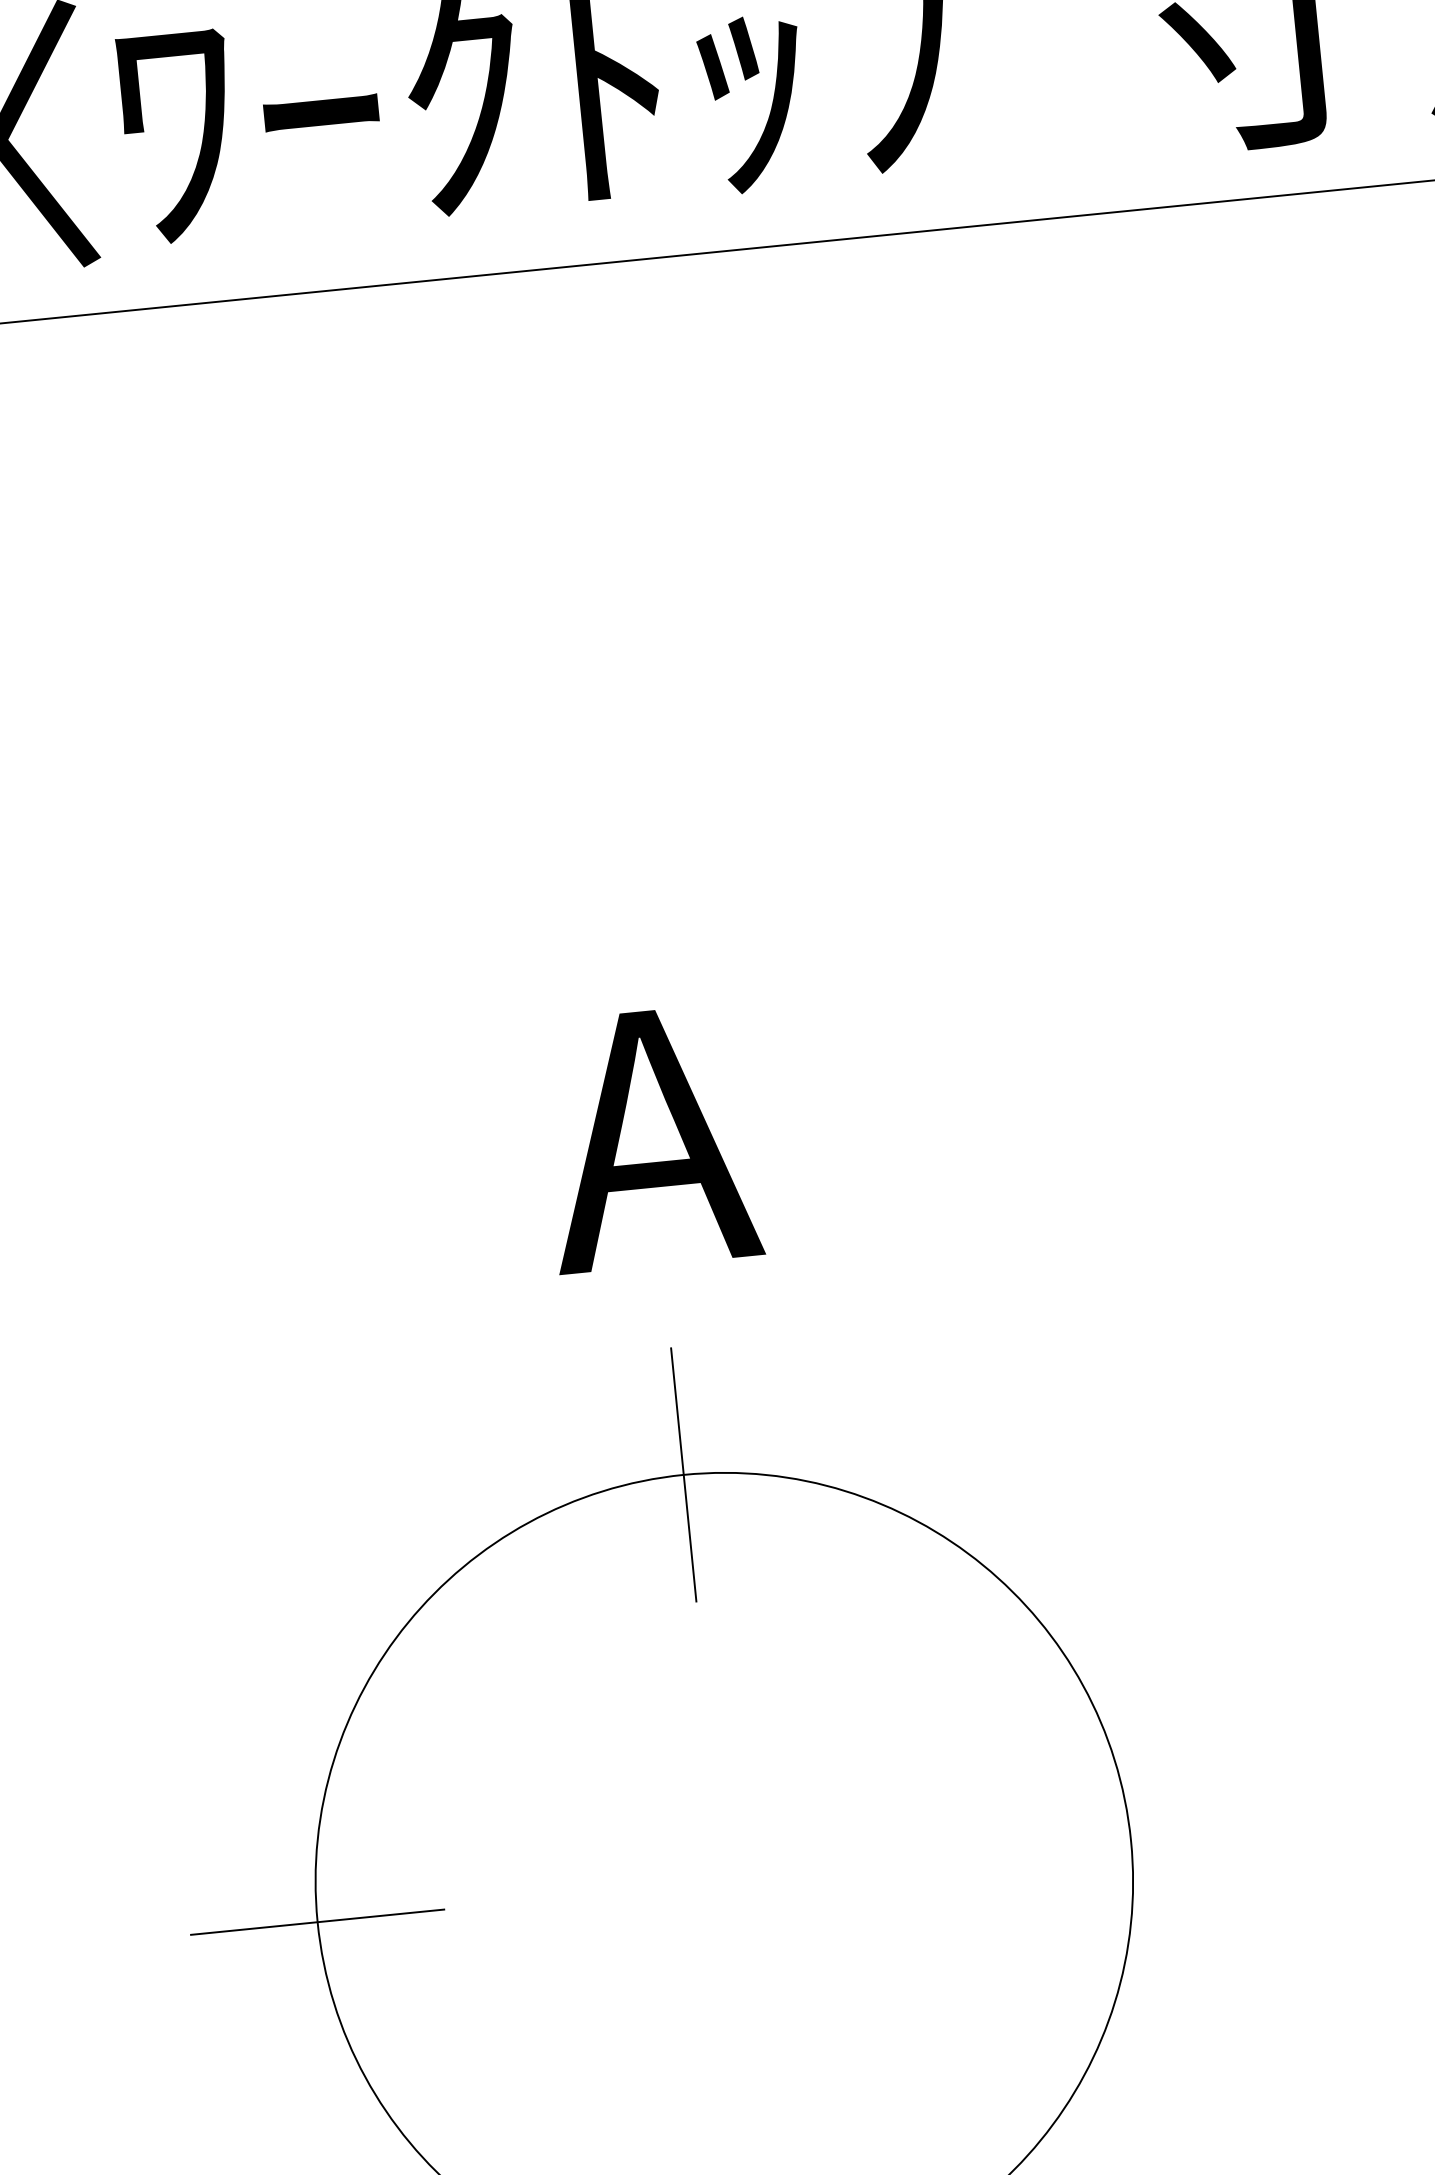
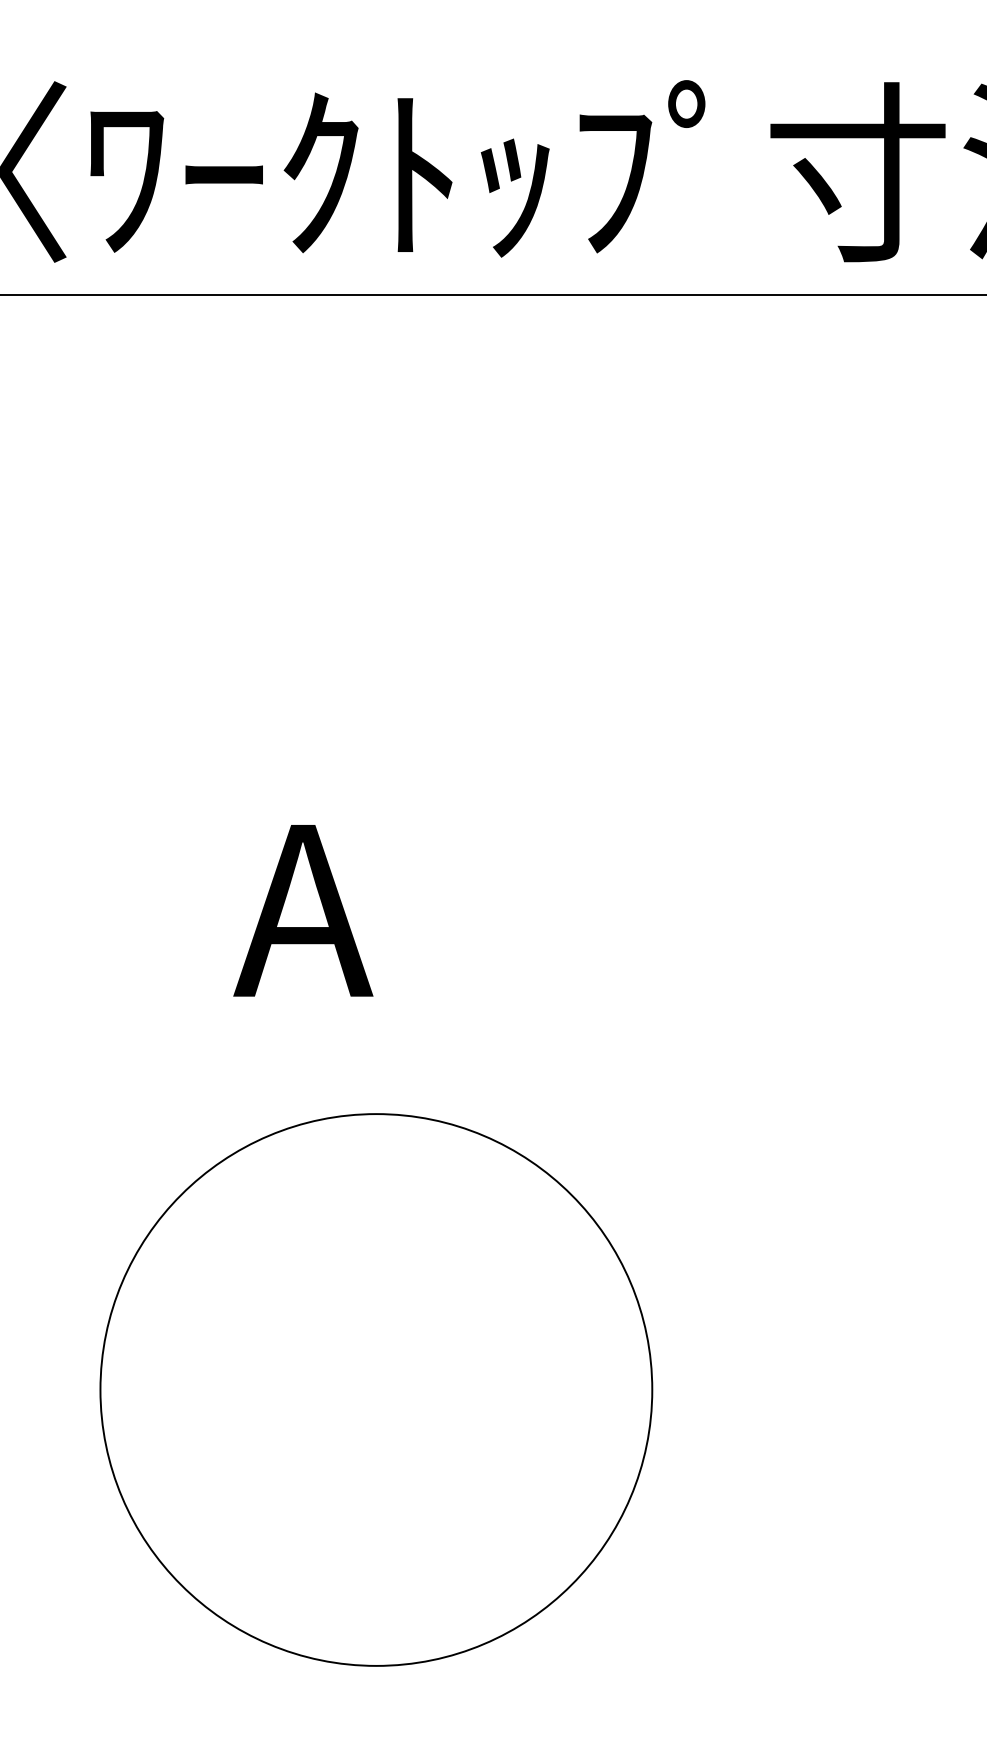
text: (650, 1137) -> (303, 910), moved
line: (683, 1474) -> (376, 1113), removed
line: (317, 1922) -> (100, 1390), removed

